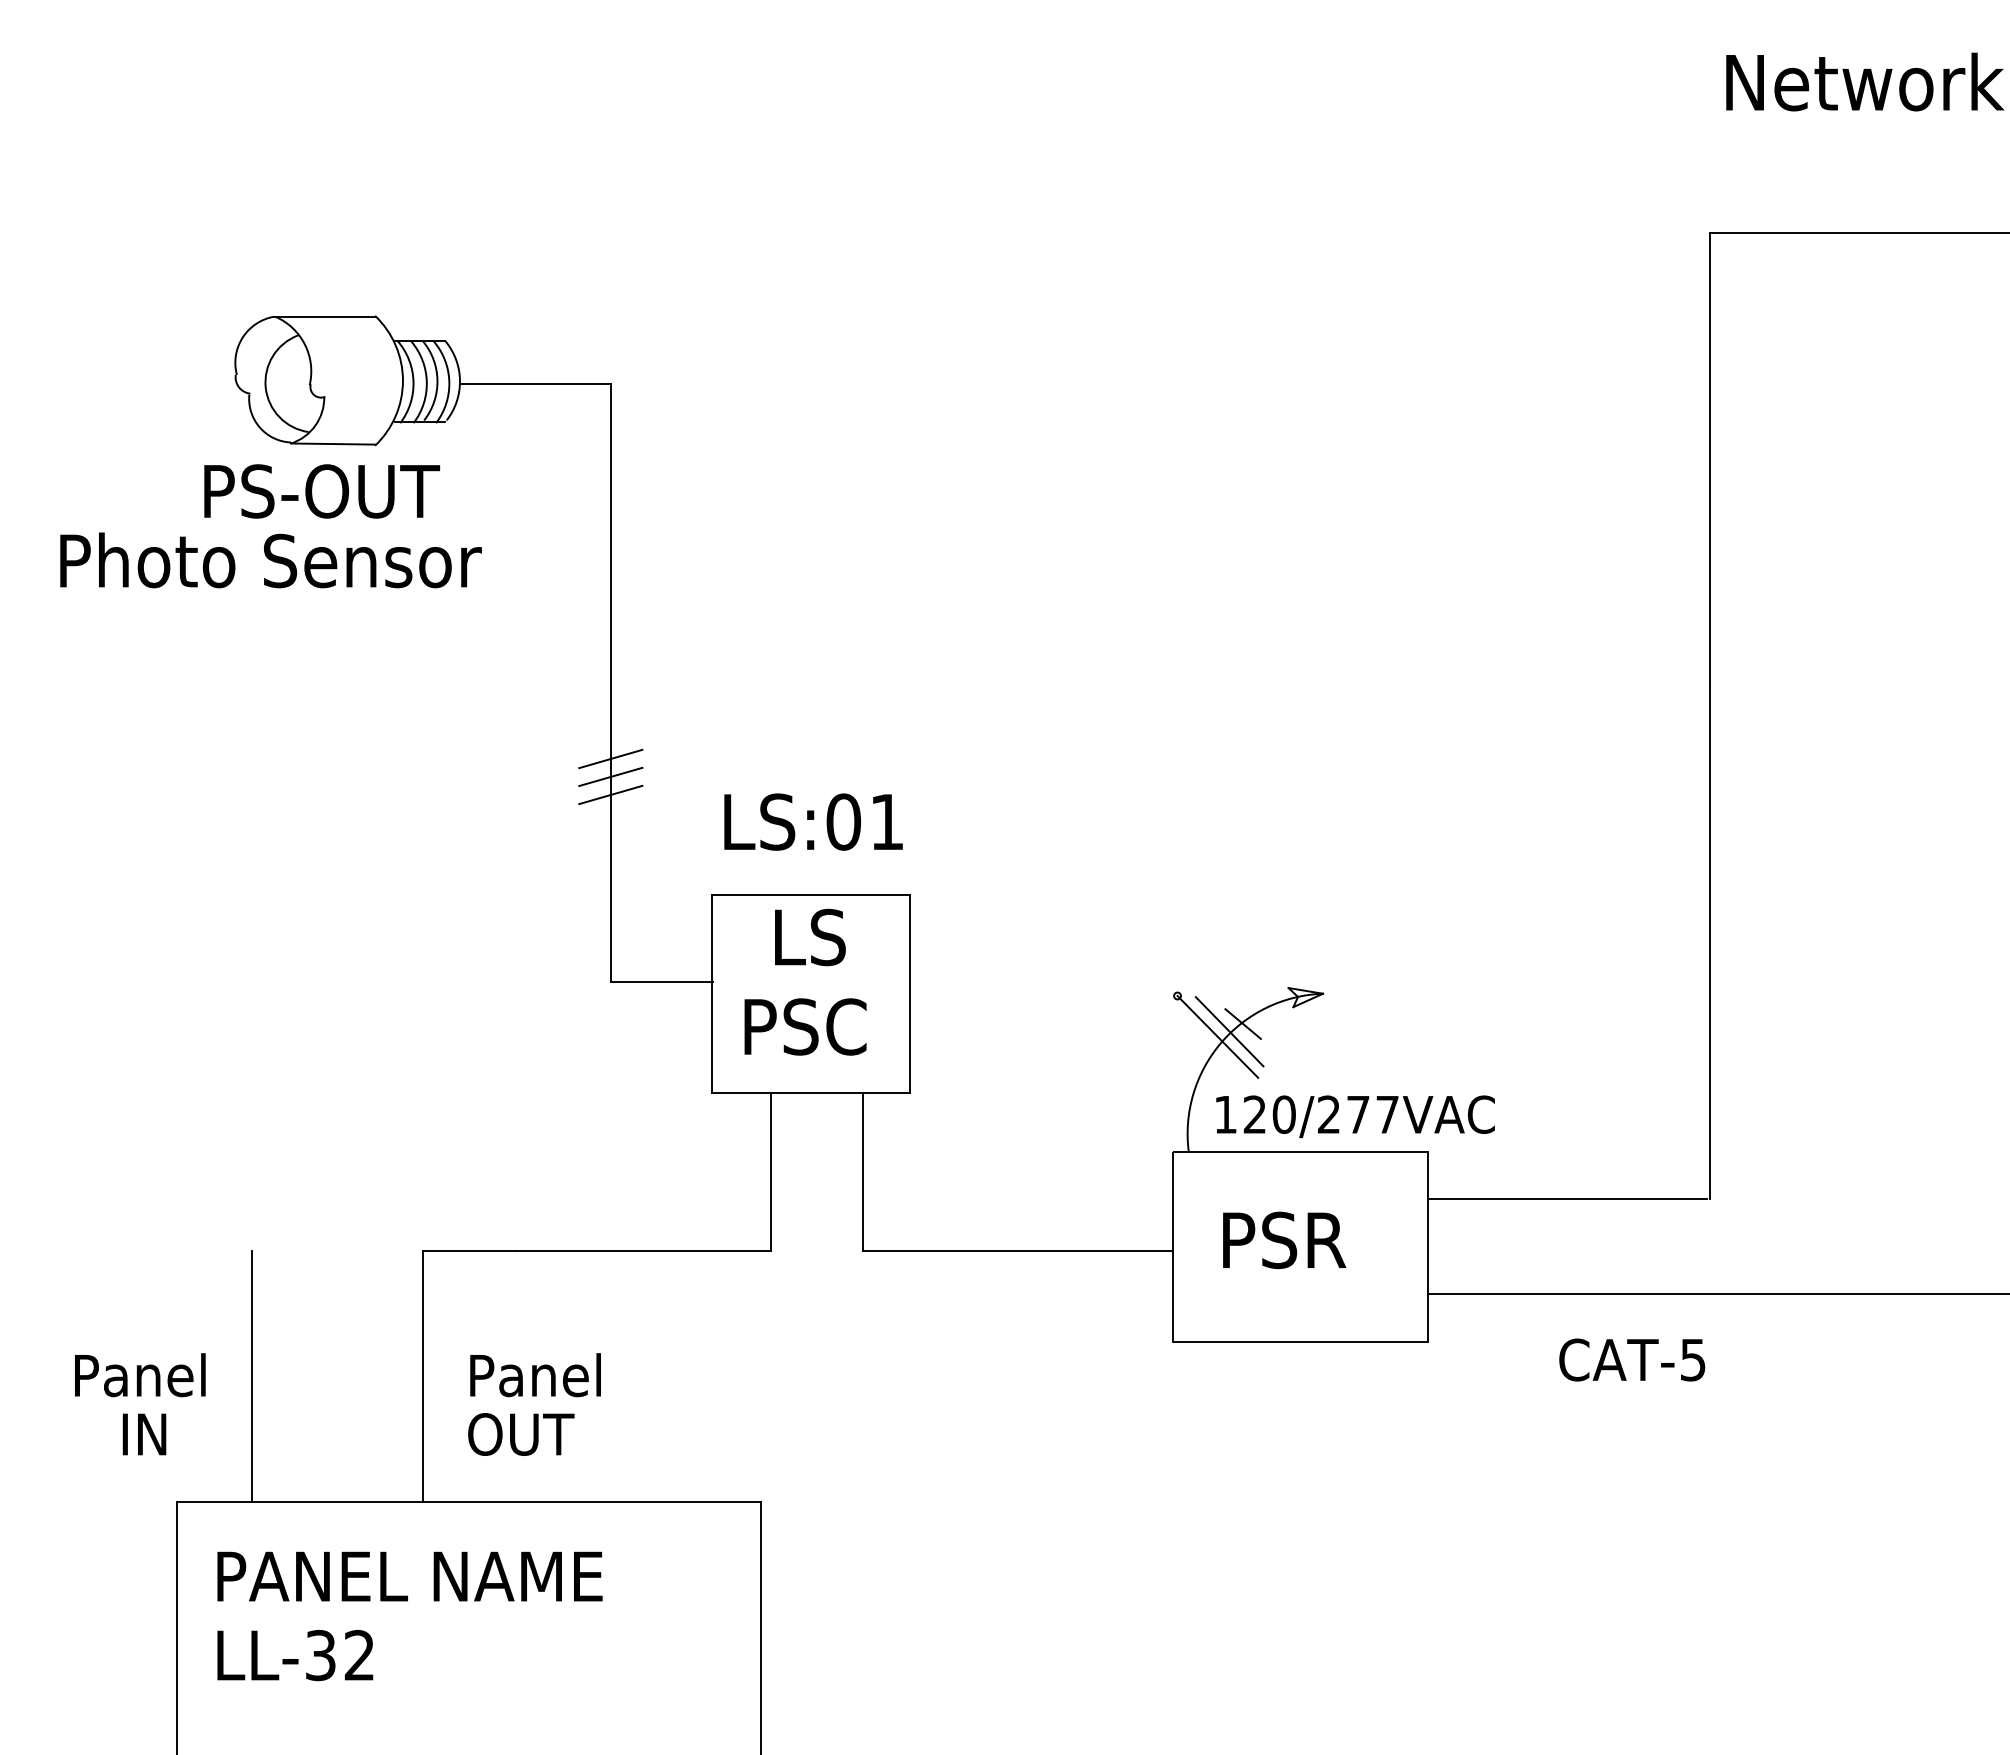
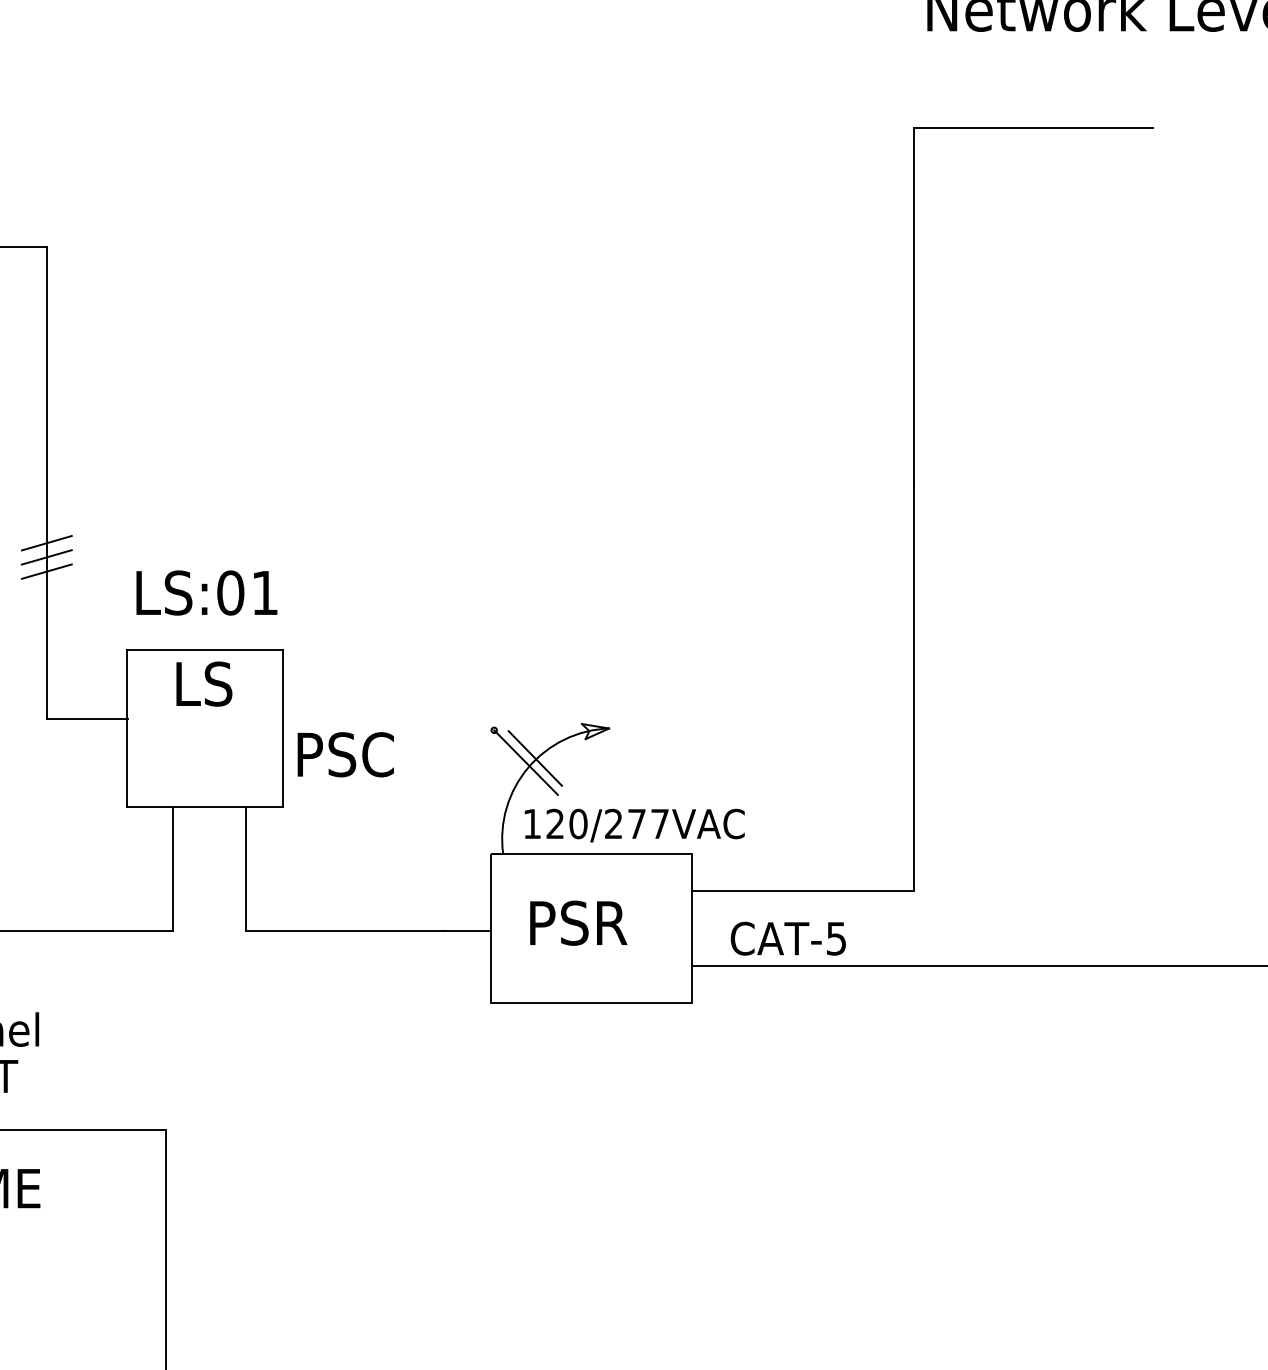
line: (1242, 1023) -> (545, 752), removed
text: (805, 1026) -> (345, 754), moved
text: (1632, 1359) -> (788, 938), moved

